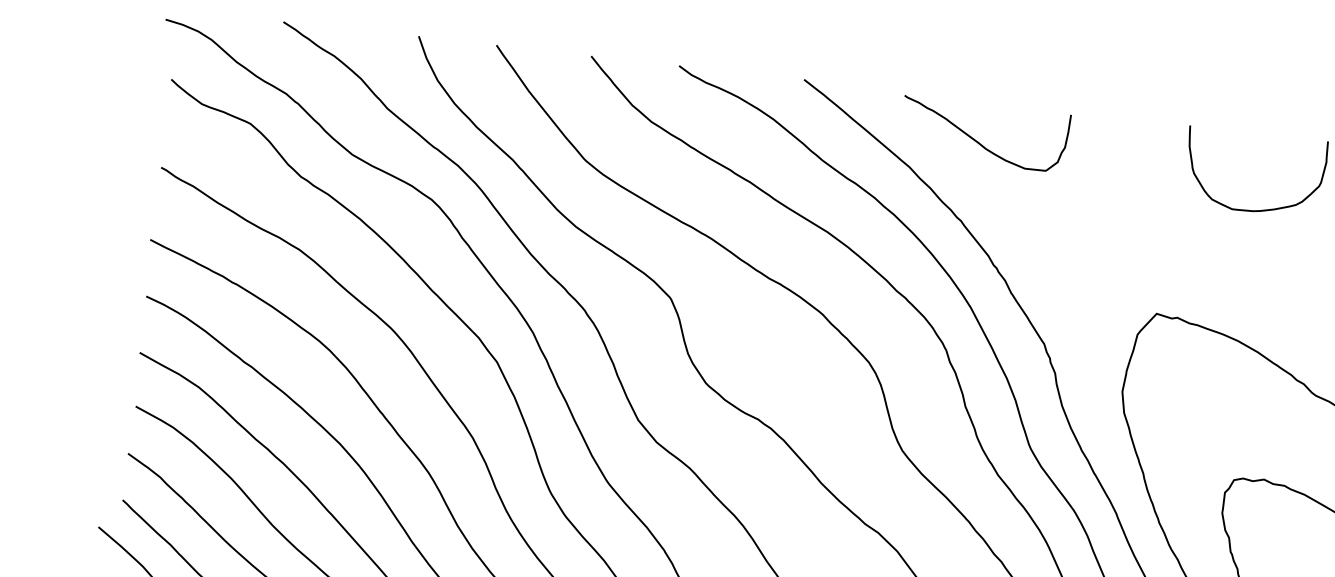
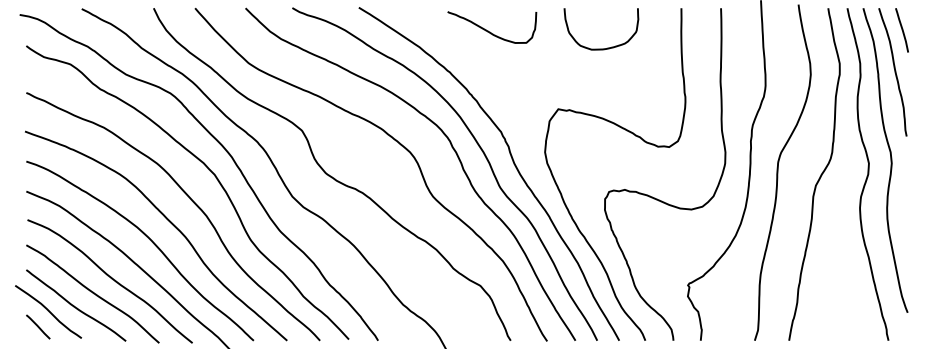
curve: (980, 141) -> (490, 31), moved

